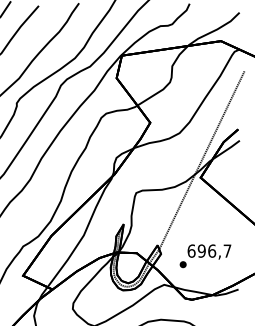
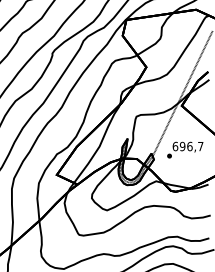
text: (205, 255) -> (185, 149), moved

